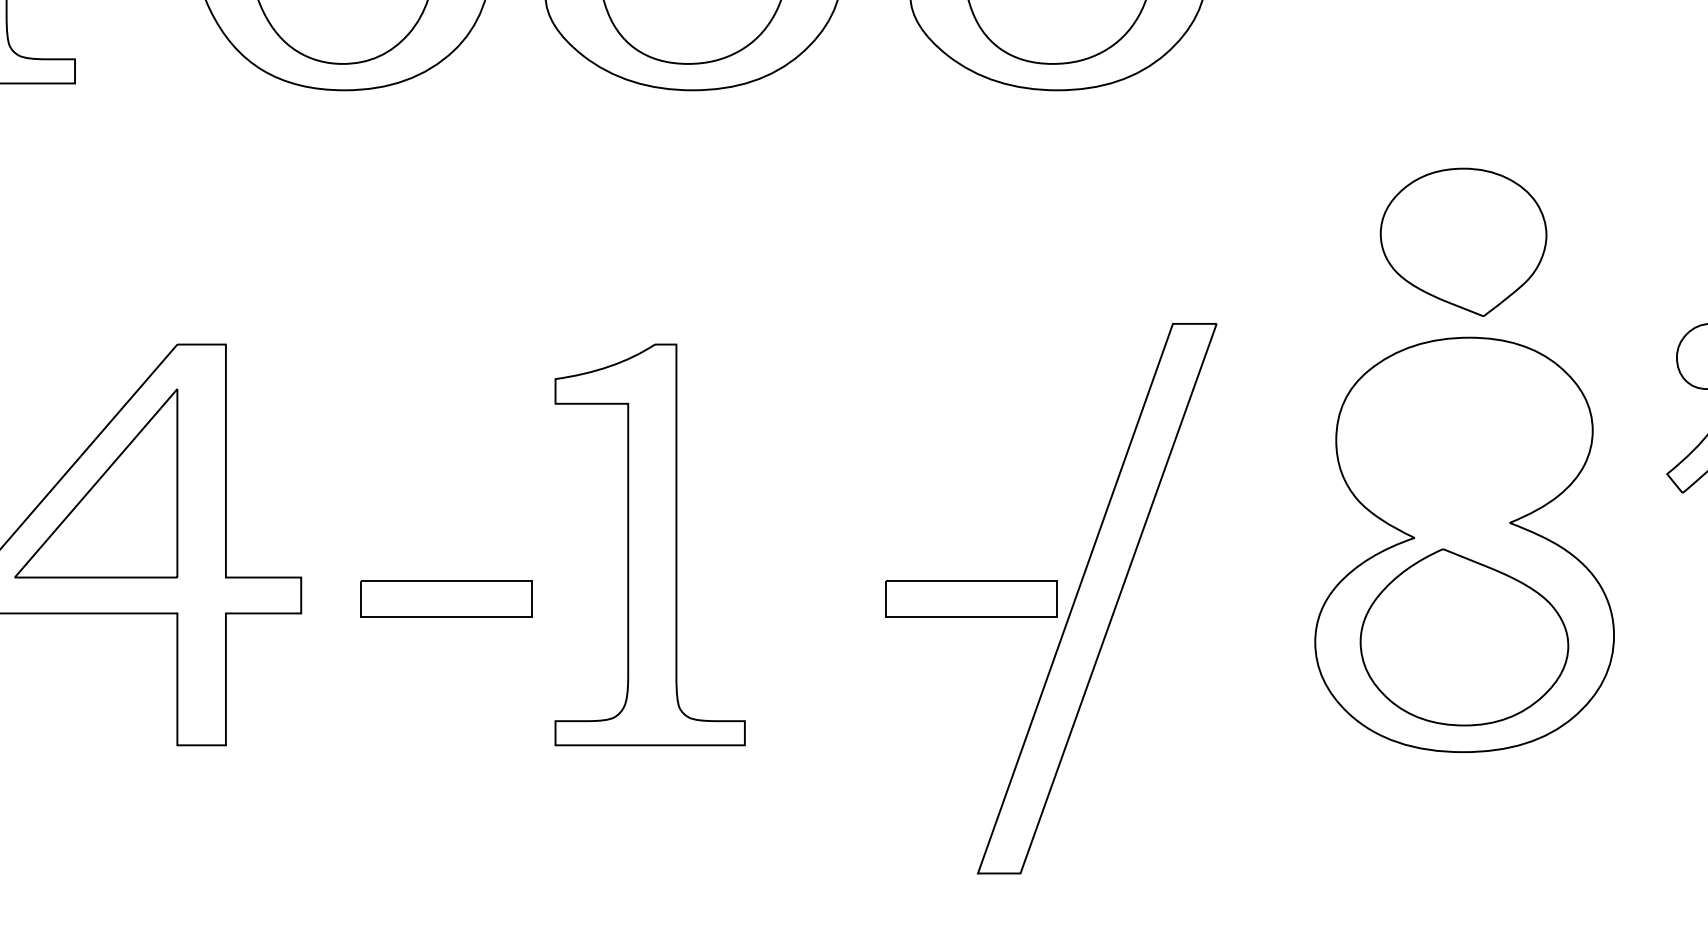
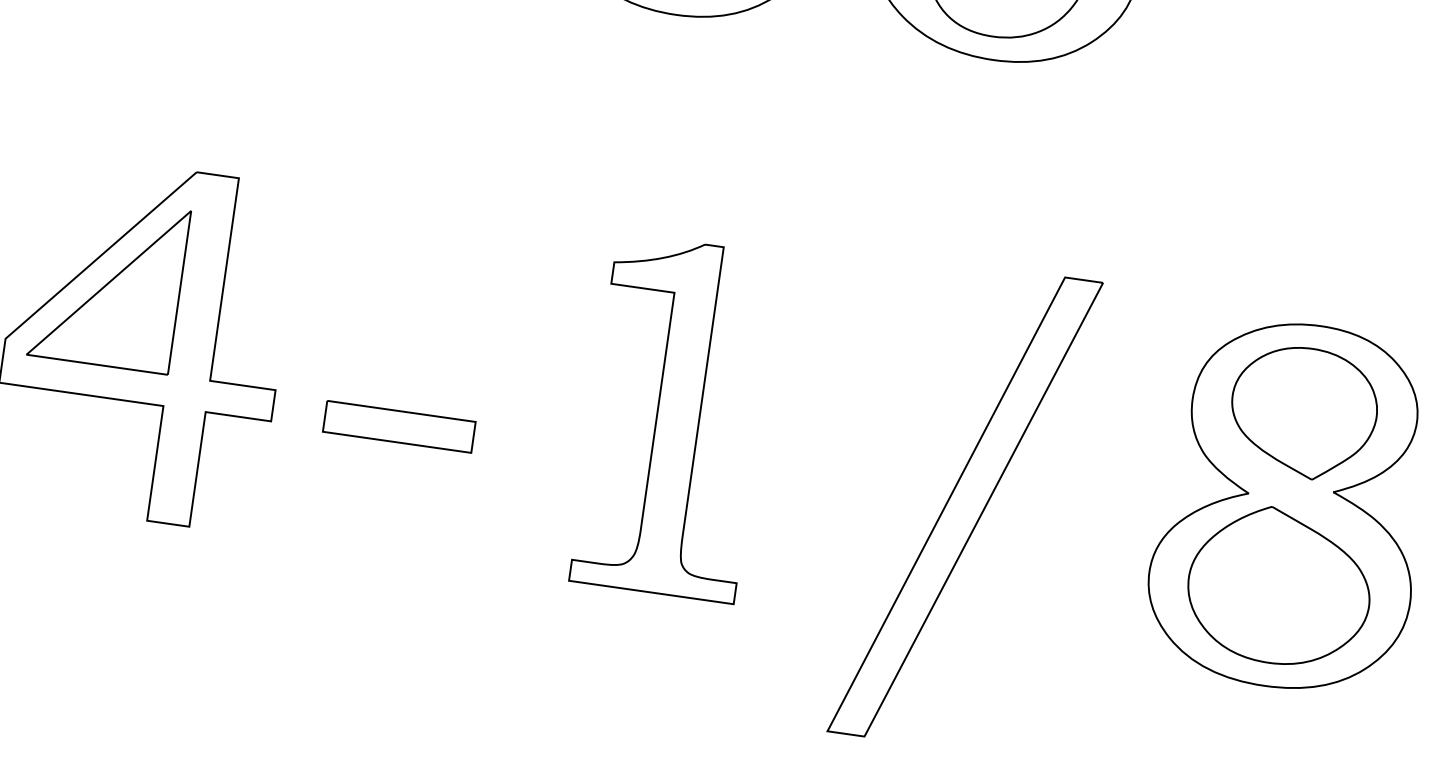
part: (1463, 241) -> (1303, 412), moved
part: (649, 544) -> (675, 417), moved
part: (971, 598) -> (855, 491), removed

